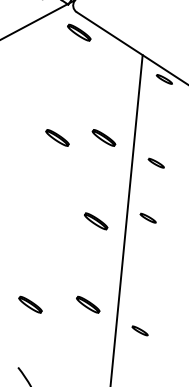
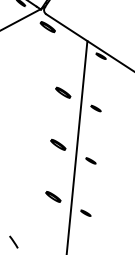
part: (57, 137) -> (34, 92), removed
part: (147, 217) -> (90, 160), moved
part: (30, 304) -> (17, 196), removed

